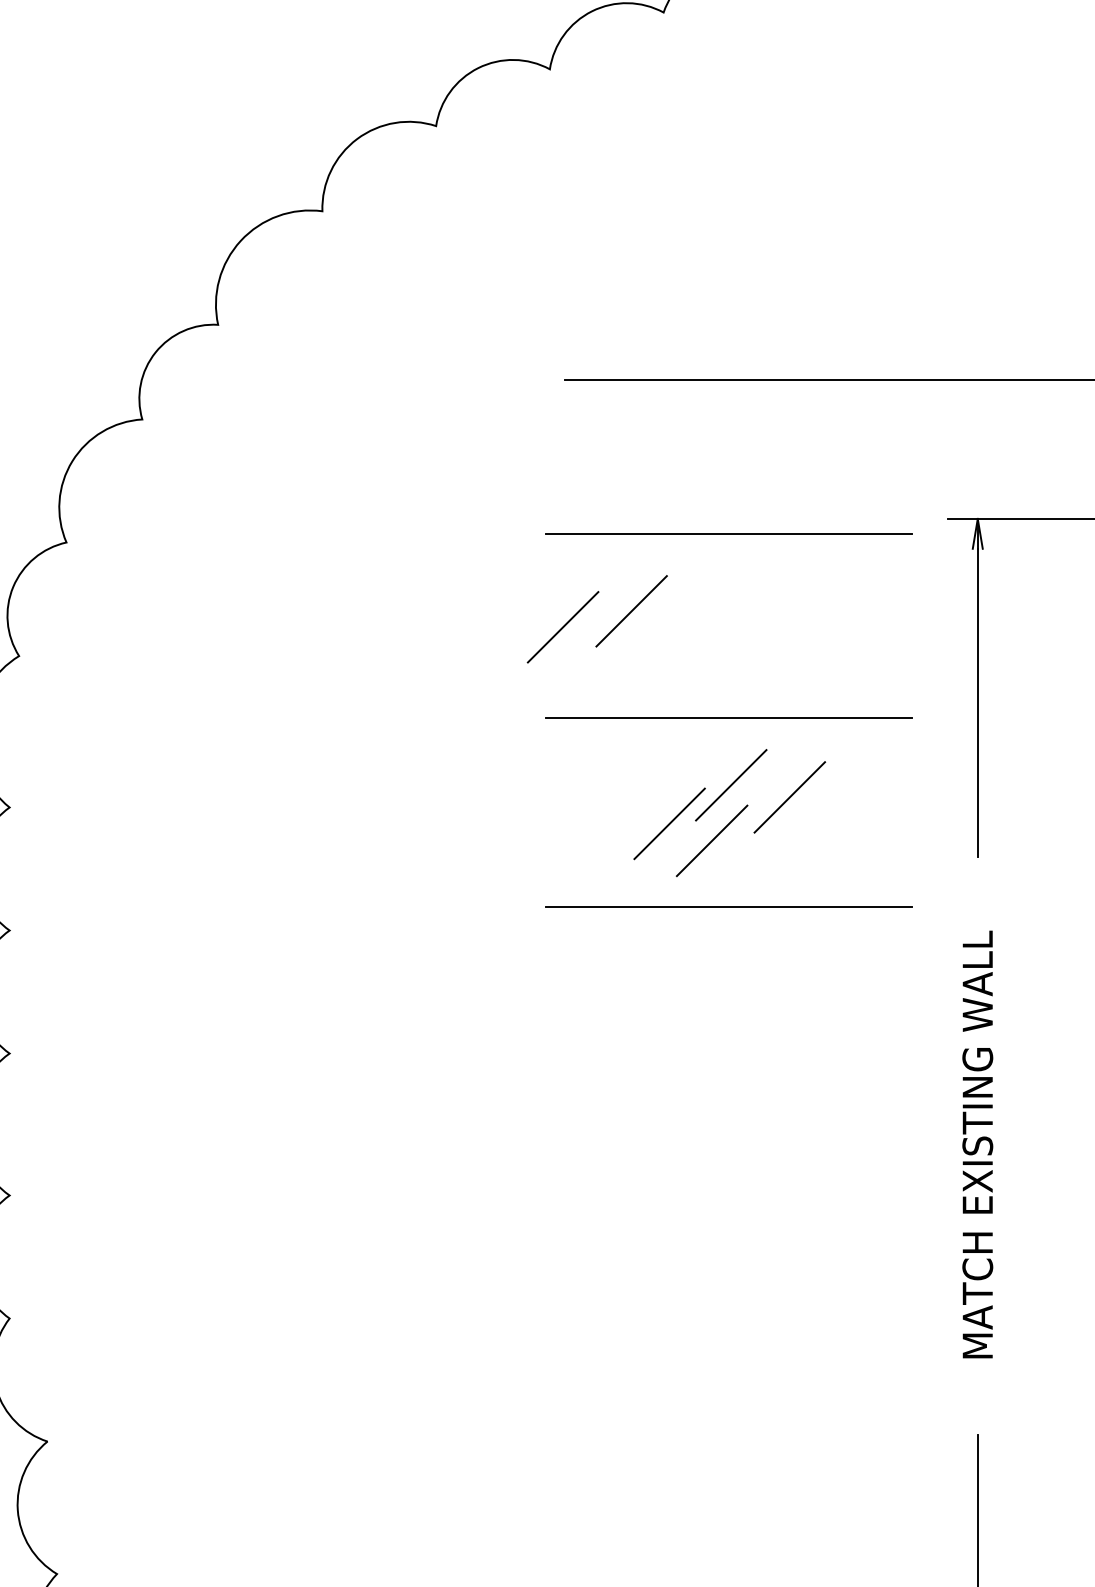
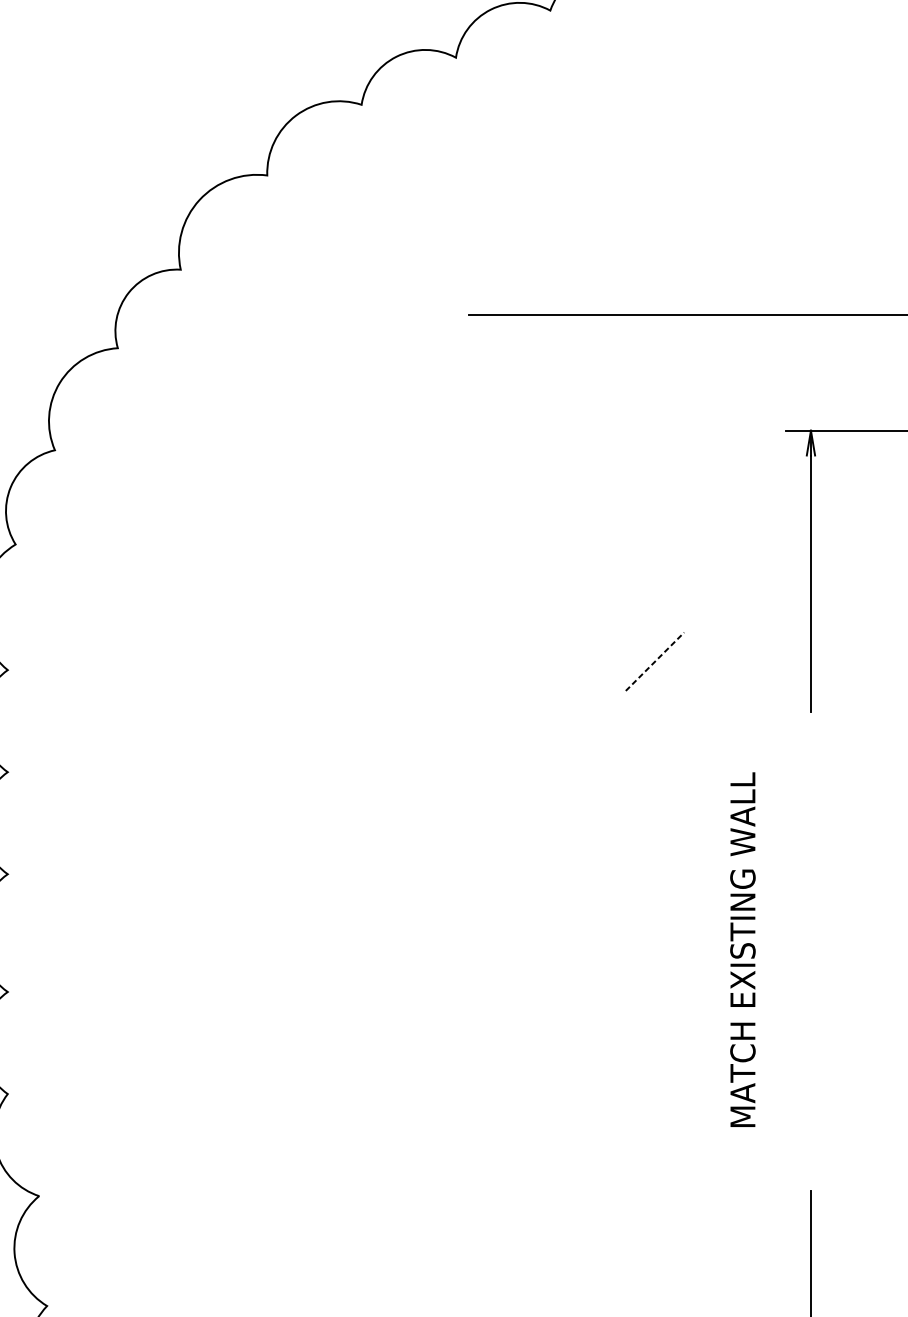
line: (728, 533) -> (604, 442), removed
line: (631, 611) -> (523, 507), removed
line: (562, 627) -> (466, 520), removed
line: (728, 718) -> (604, 596), removed
line: (731, 785) -> (606, 651), removed
line: (789, 797) -> (654, 661), solid -> dashed
line: (669, 823) -> (555, 683), removed
line: (711, 840) -> (590, 697), removed
line: (728, 907) -> (604, 753), removed
text: (977, 1144) -> (742, 949), moved

